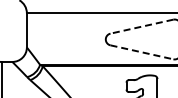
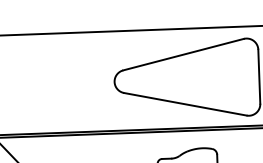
line: (141, 26) -> (182, 54), dashed -> solid
line: (142, 52) -> (186, 104), dashed -> solid

